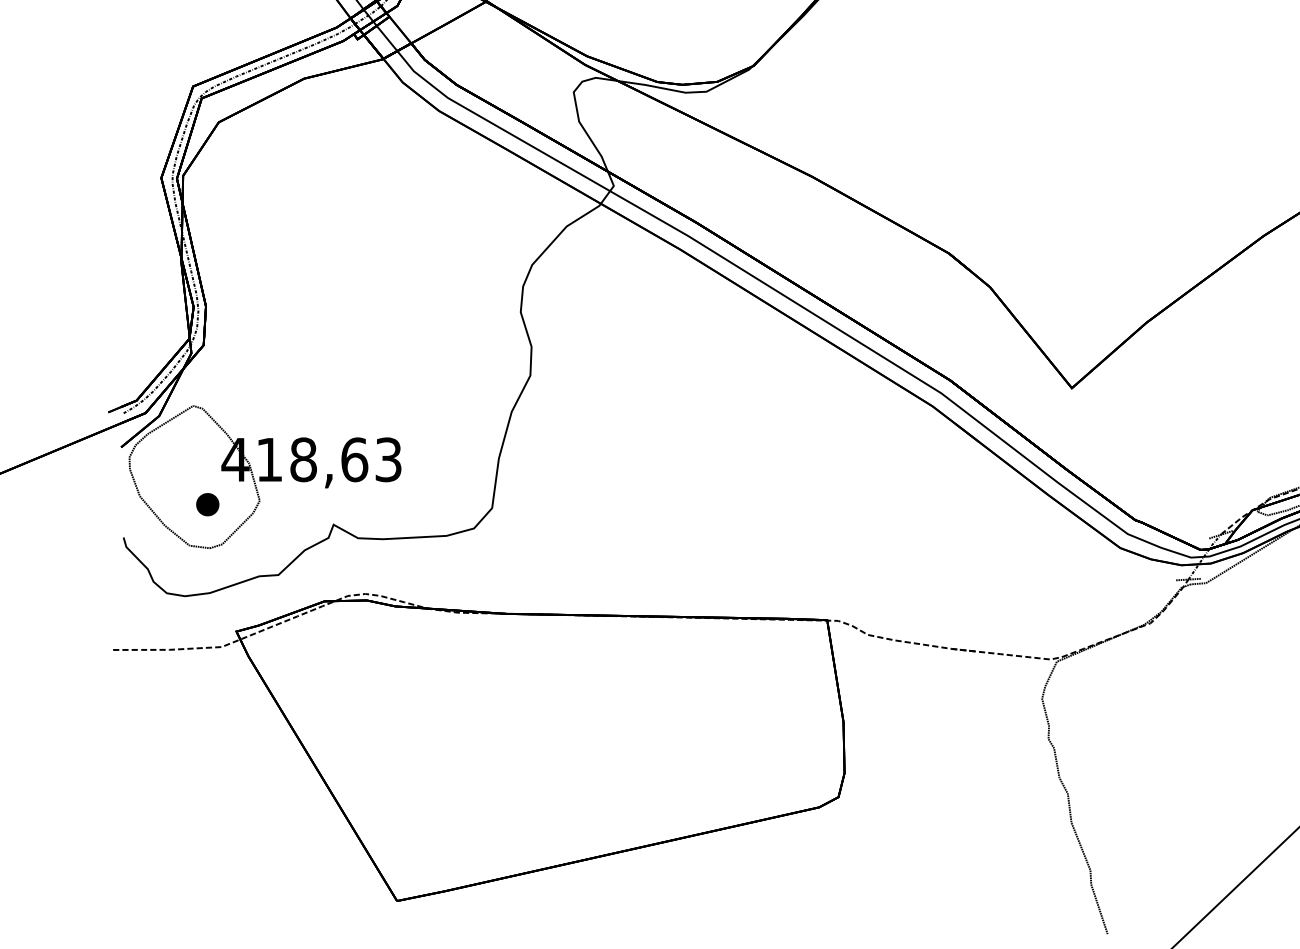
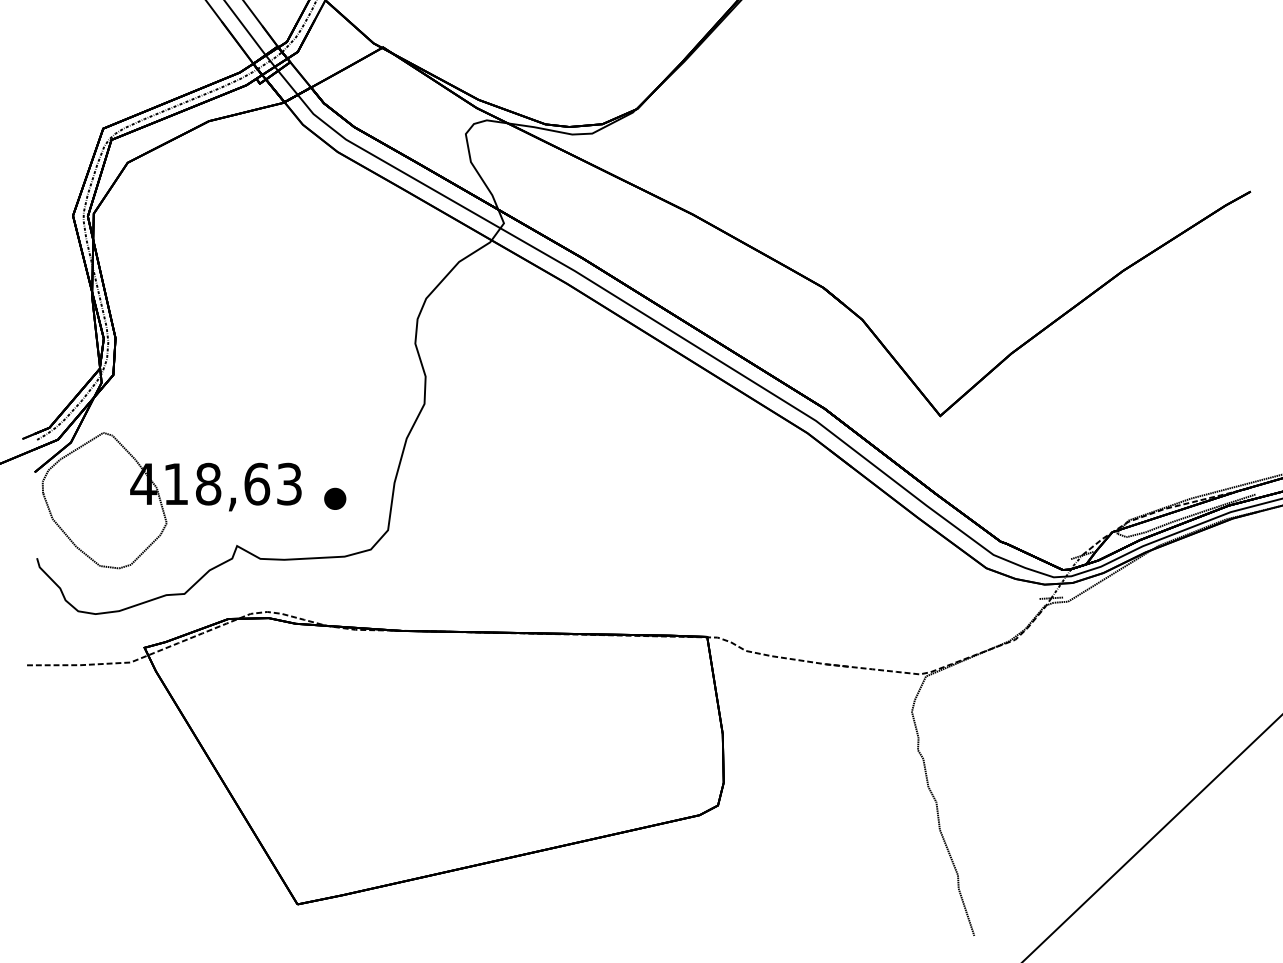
part: (208, 504) -> (335, 498), moved

